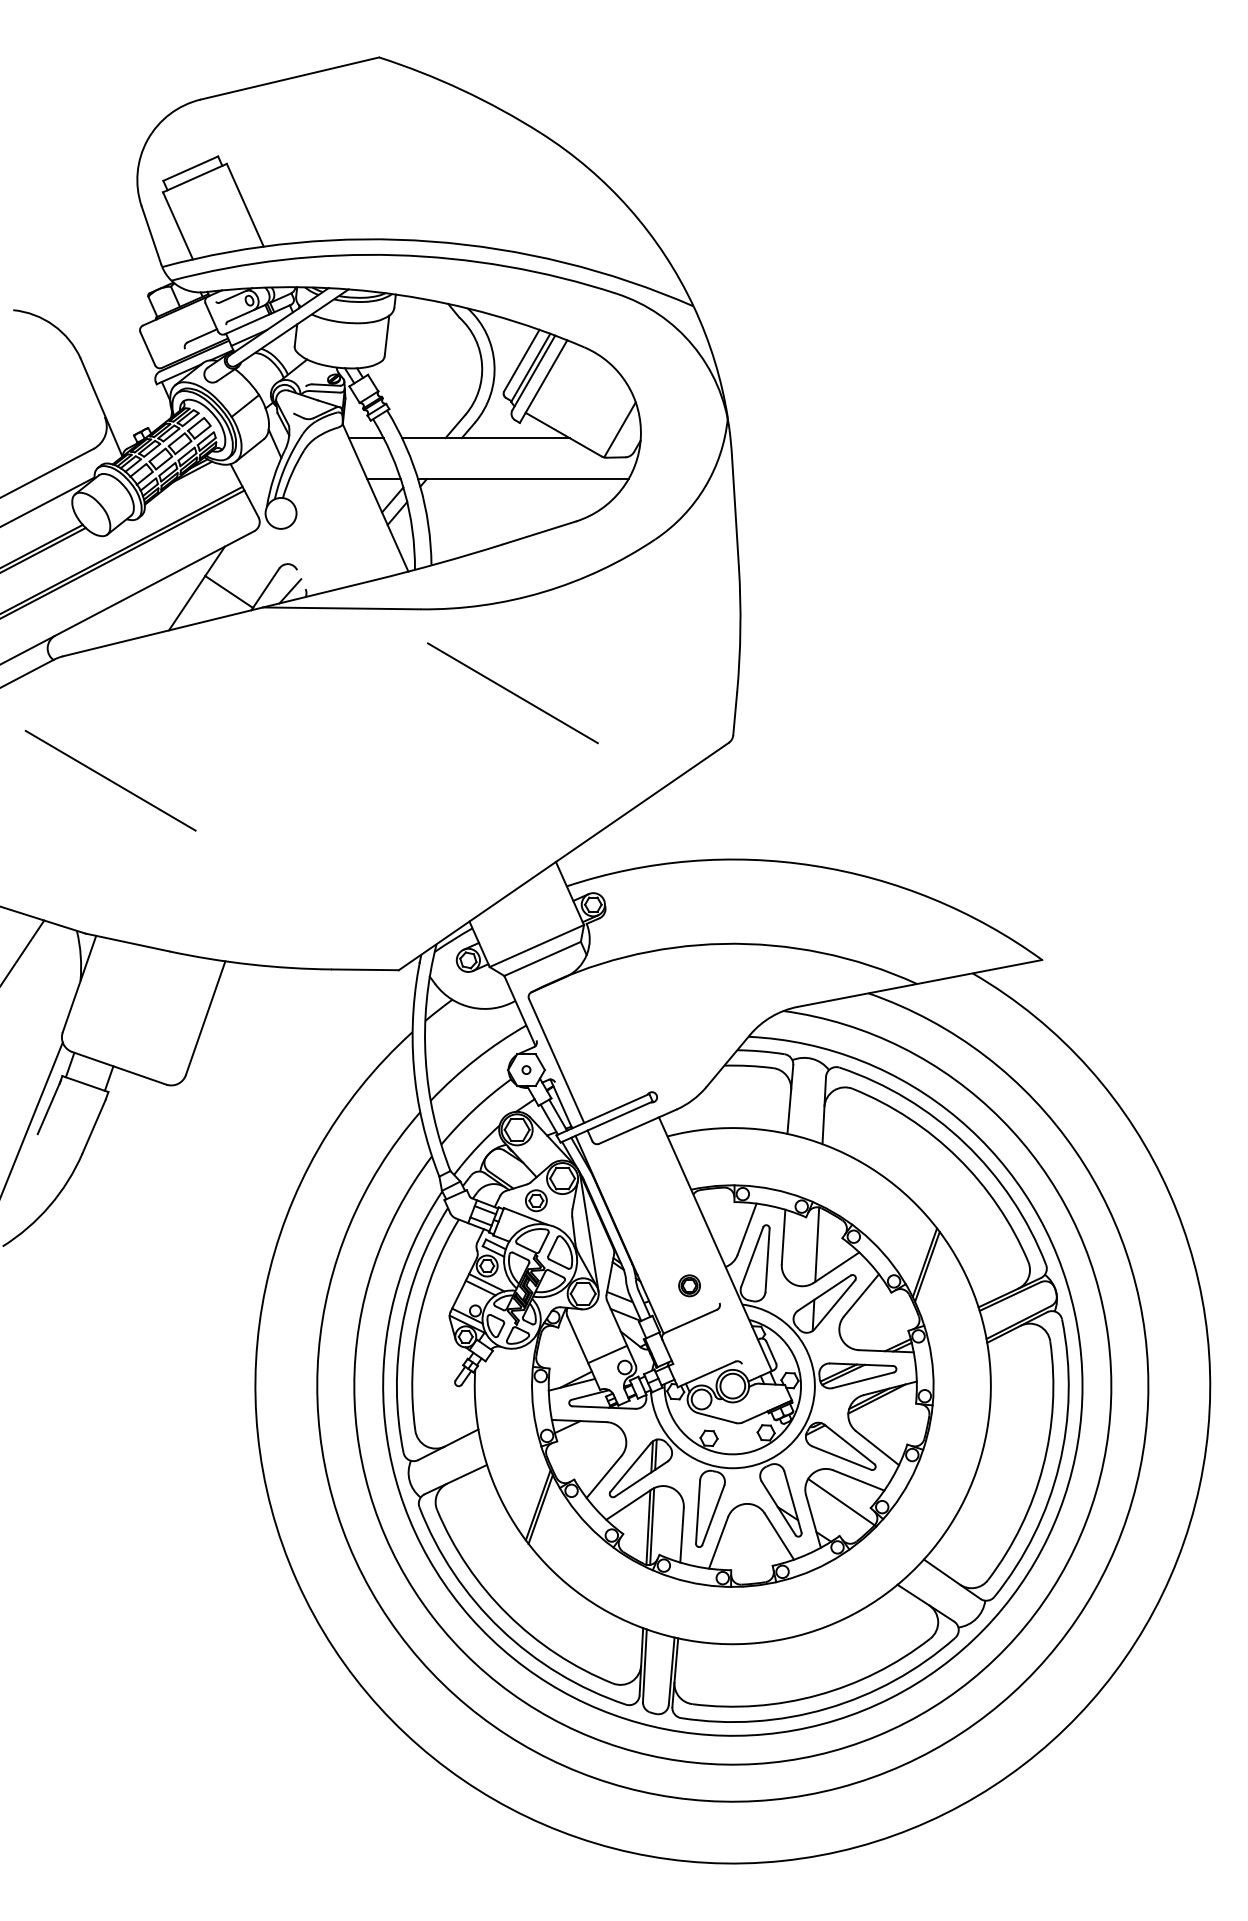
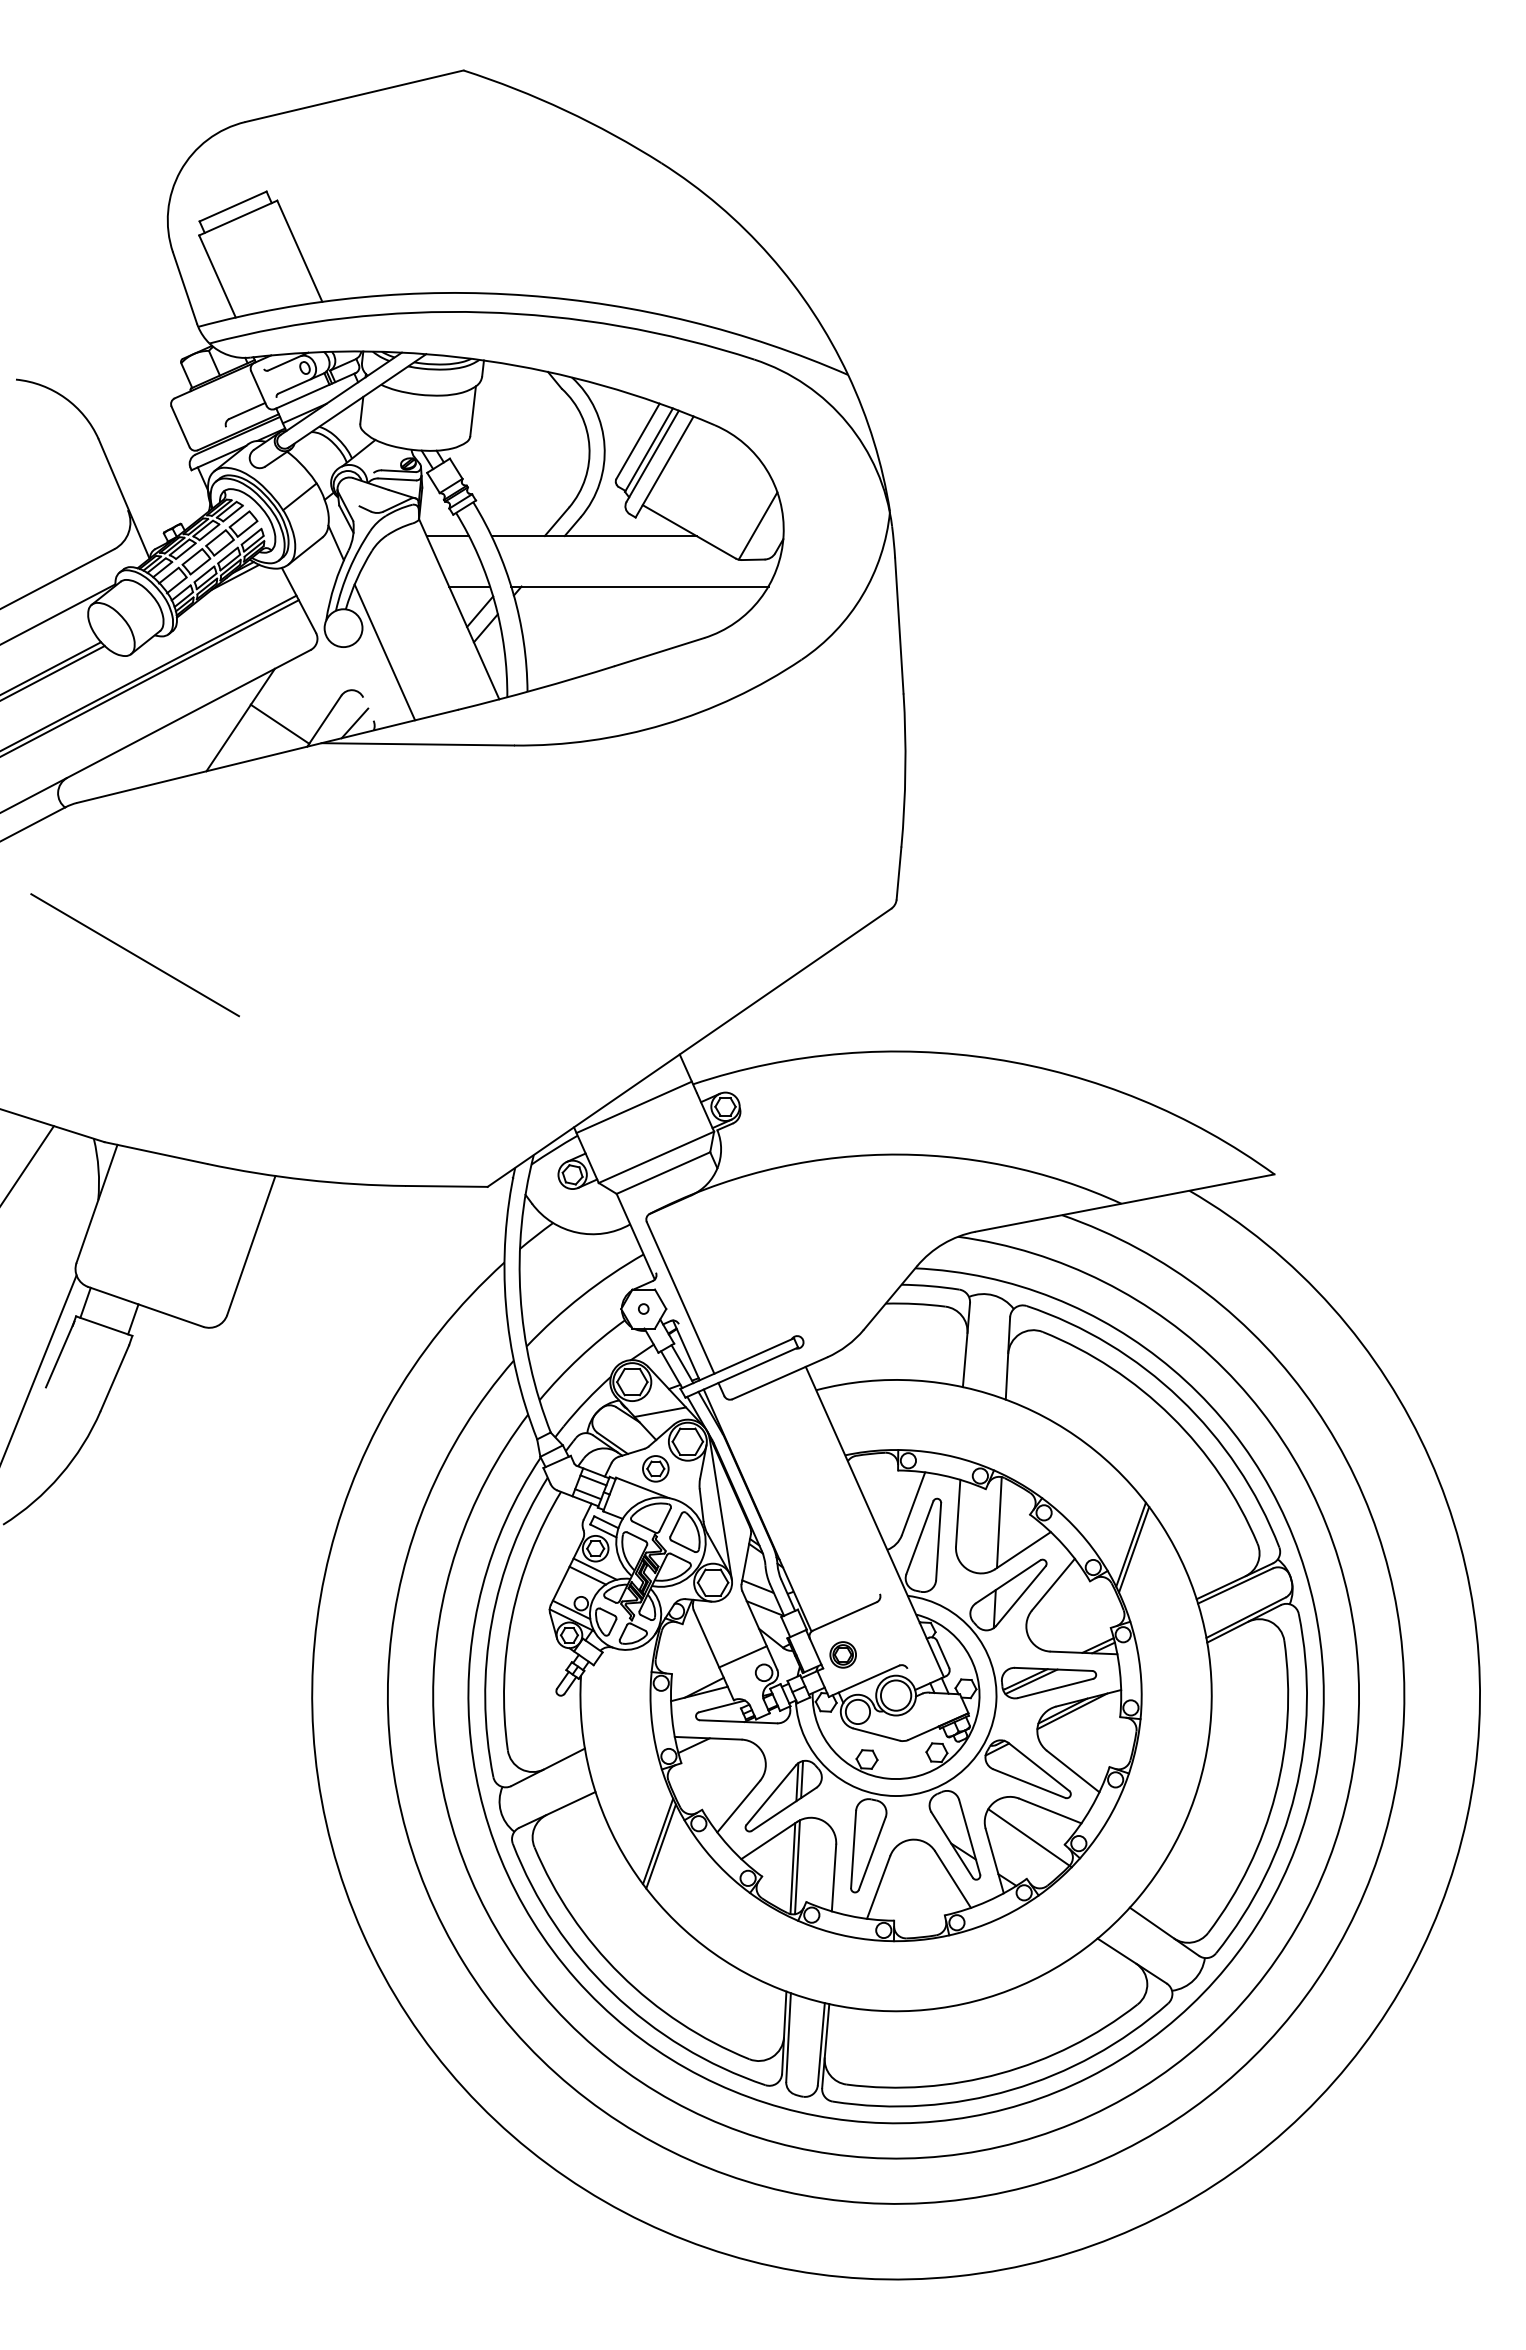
line: (314, 533) -> (384, 652), added
line: (512, 693) -> (626, 848), removed
line: (518, 905) -> (633, 1107), added
line: (540, 1153) -> (660, 1411), added
part: (688, 1285) -> (842, 1654), moved

